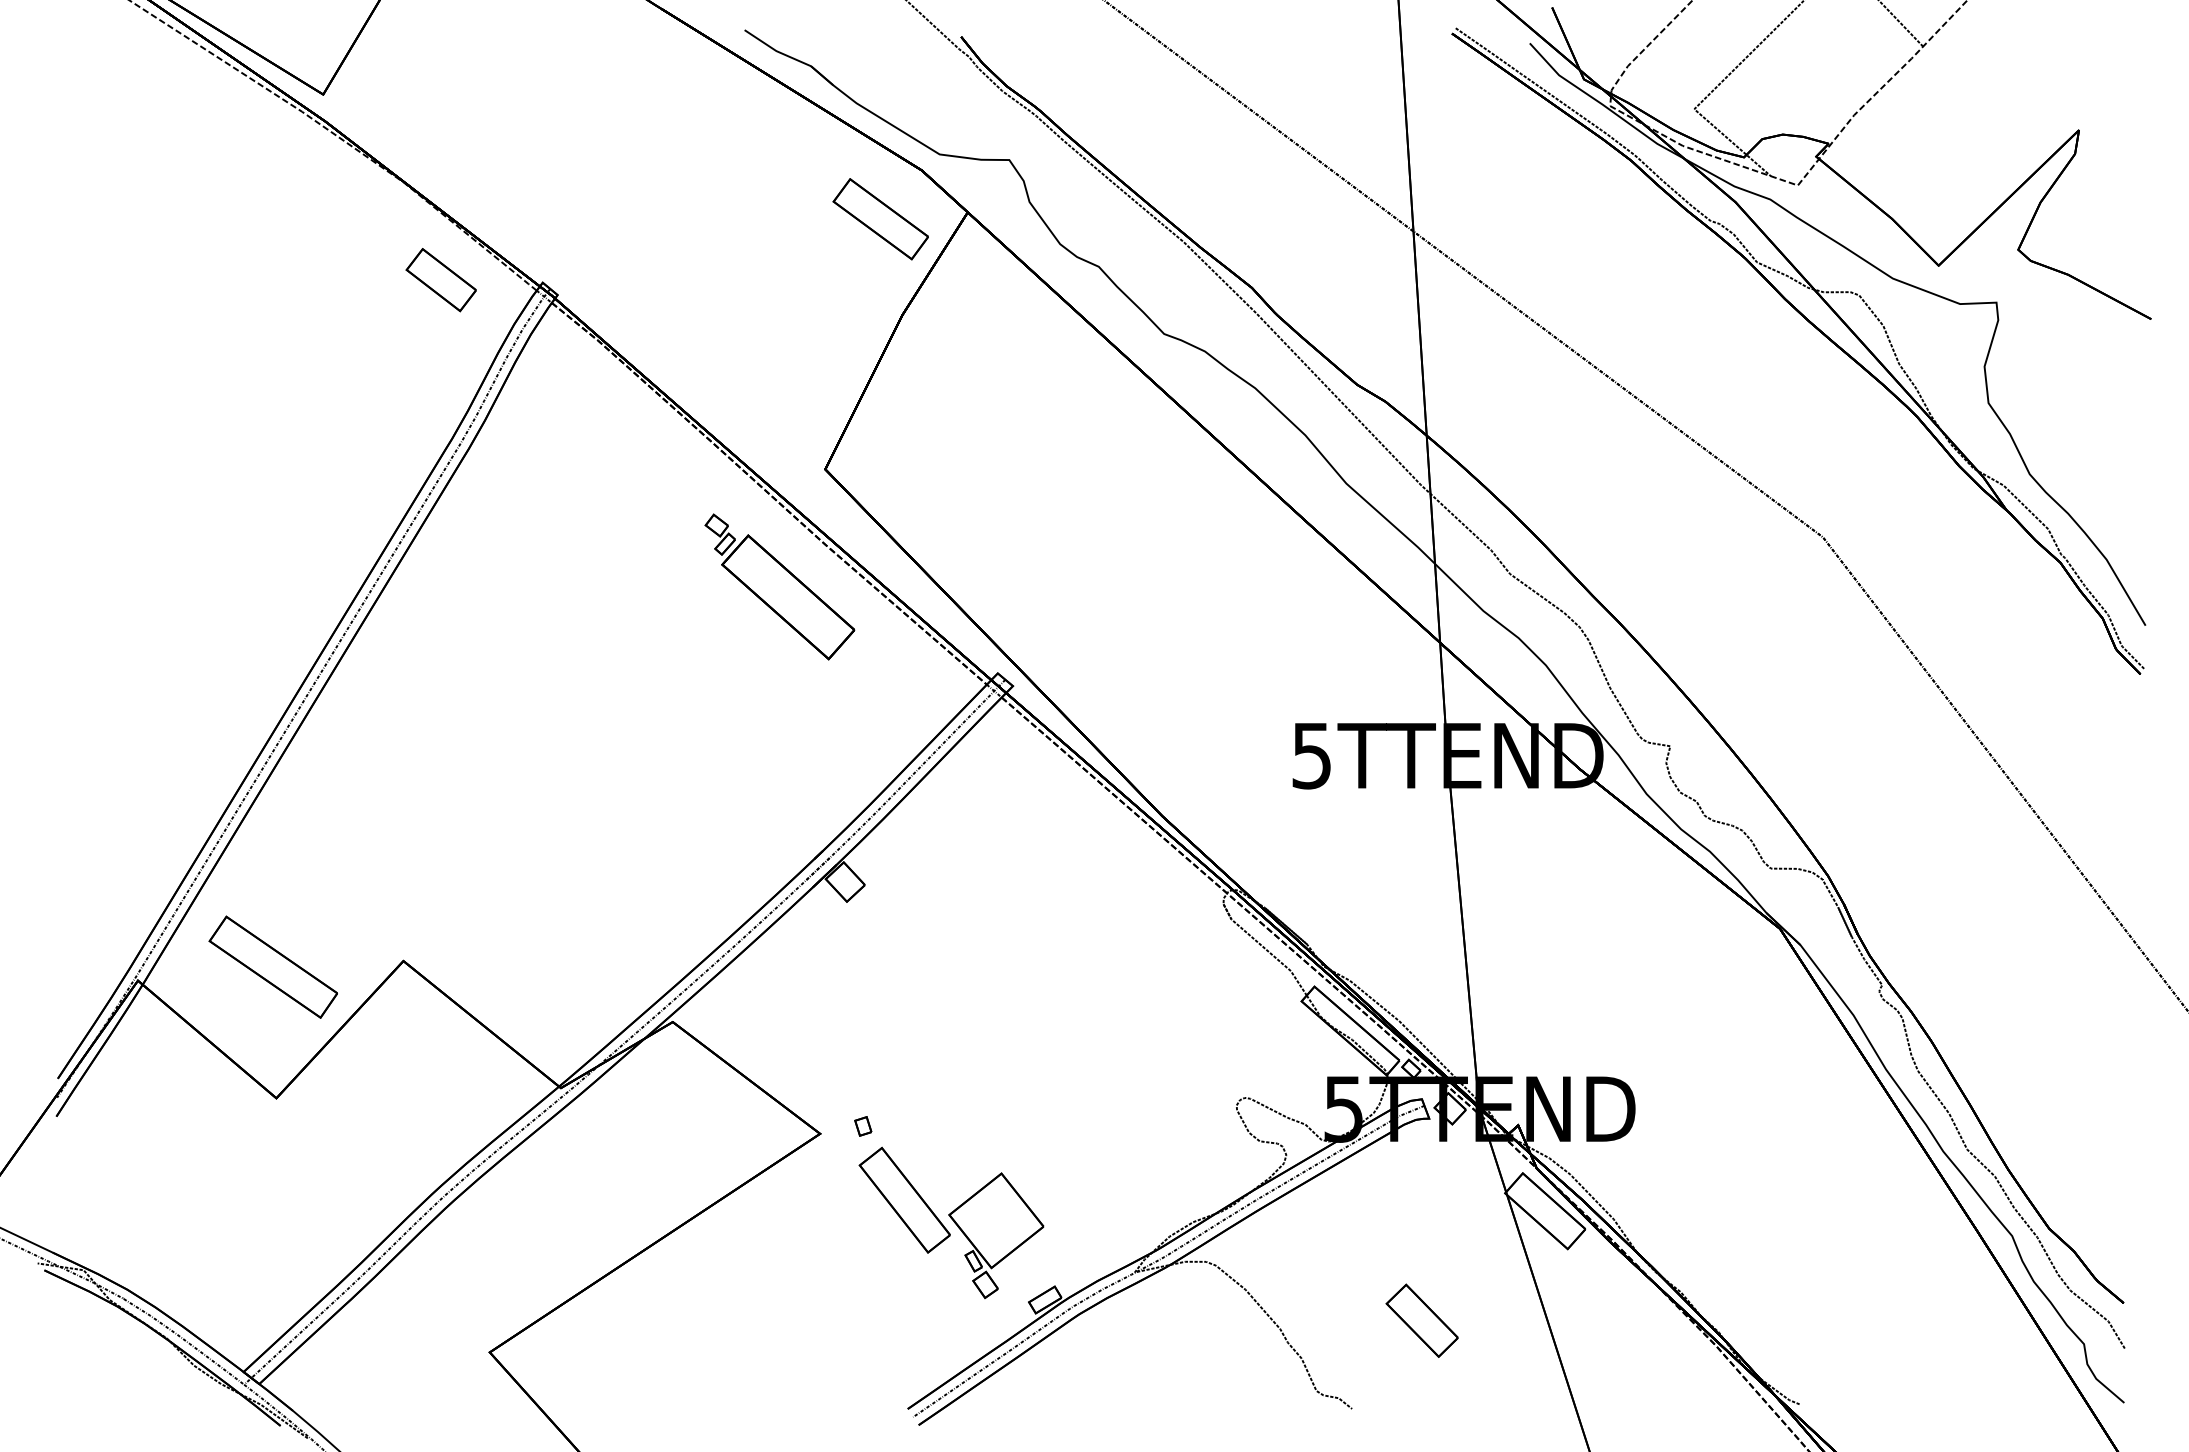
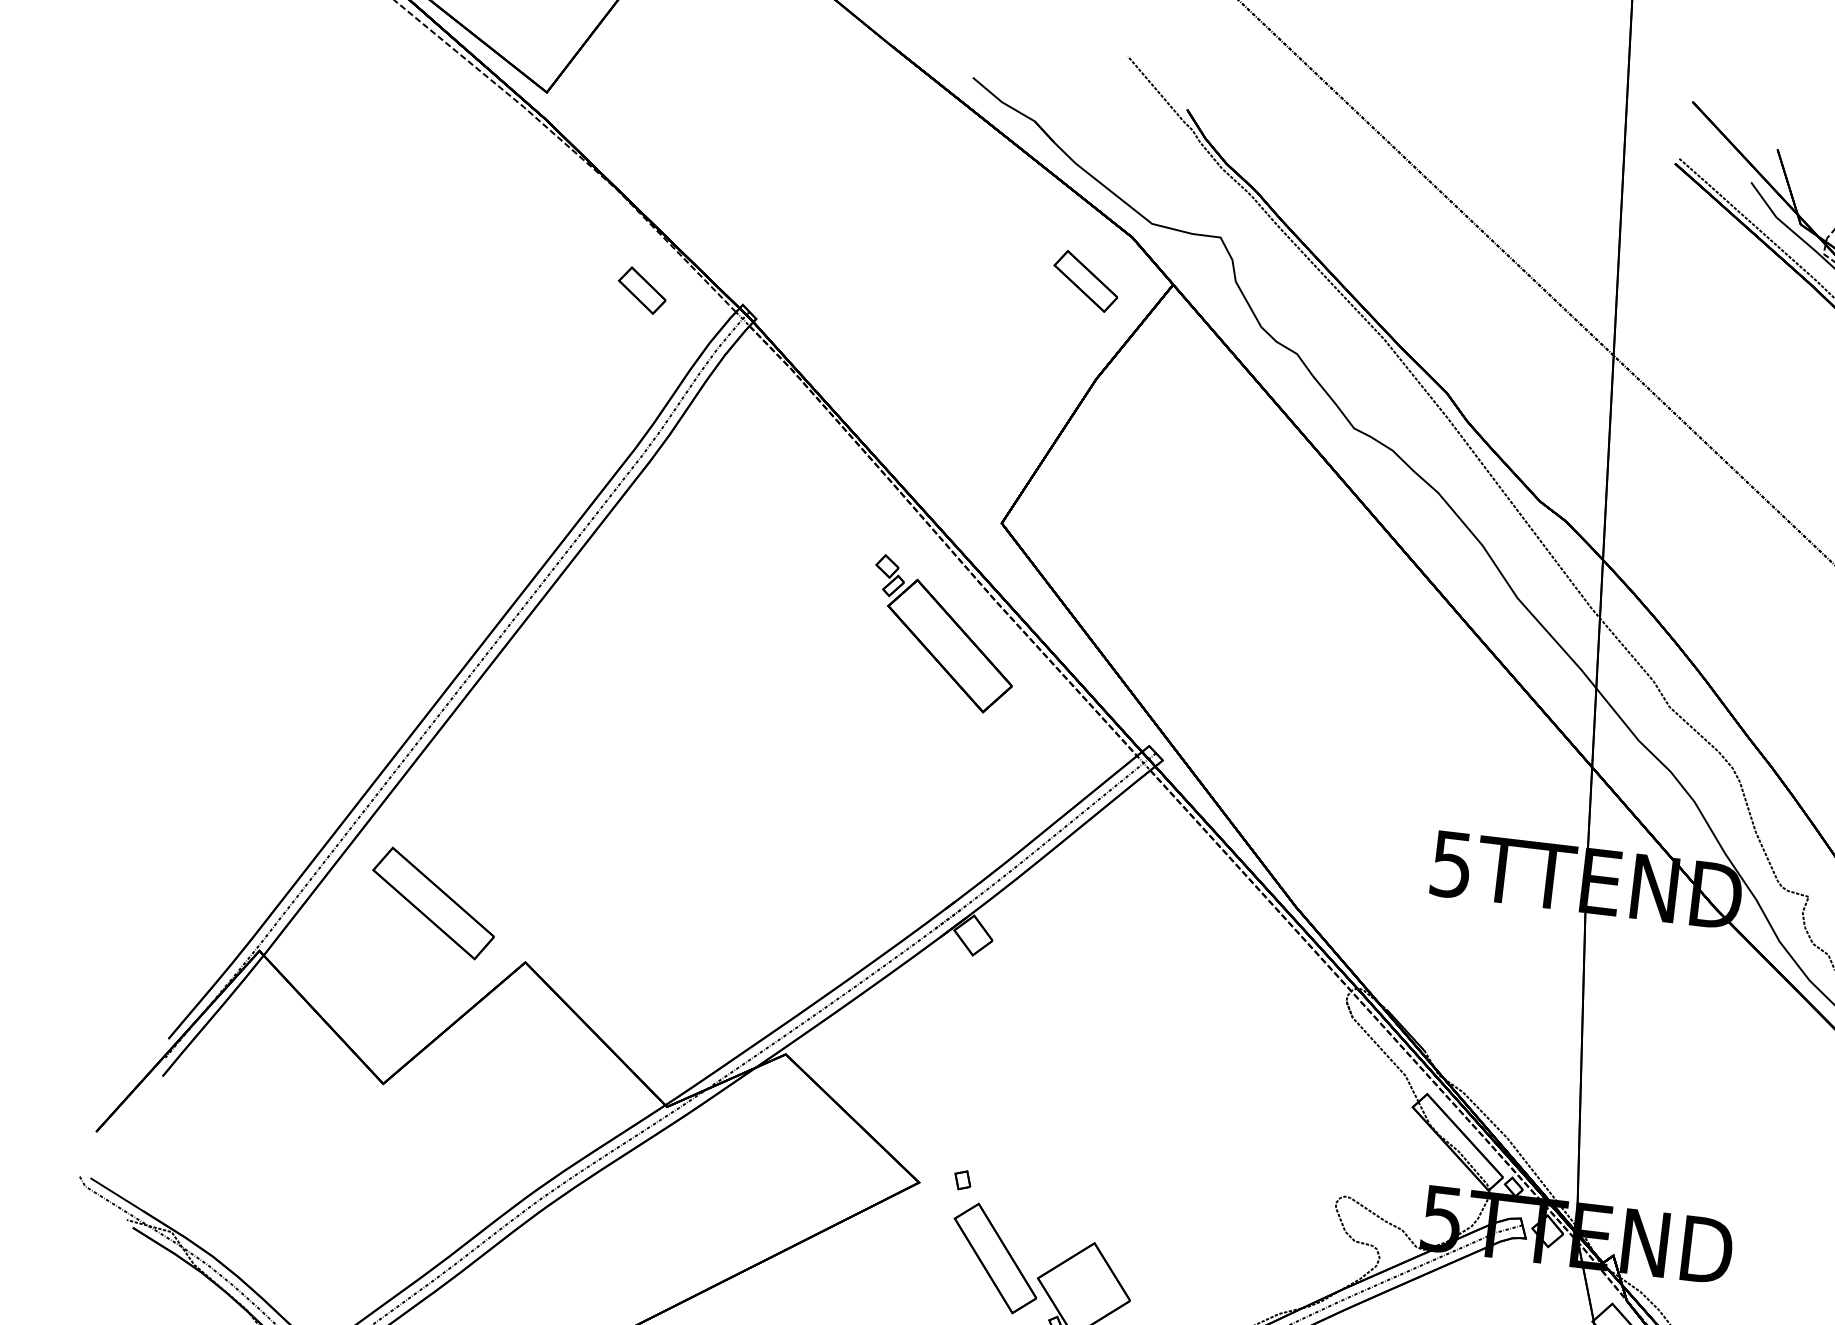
part: (880, 219) -> (1085, 281), size x0.7
part: (440, 280) -> (641, 290), size x0.7
part: (272, 966) -> (432, 902), moved

